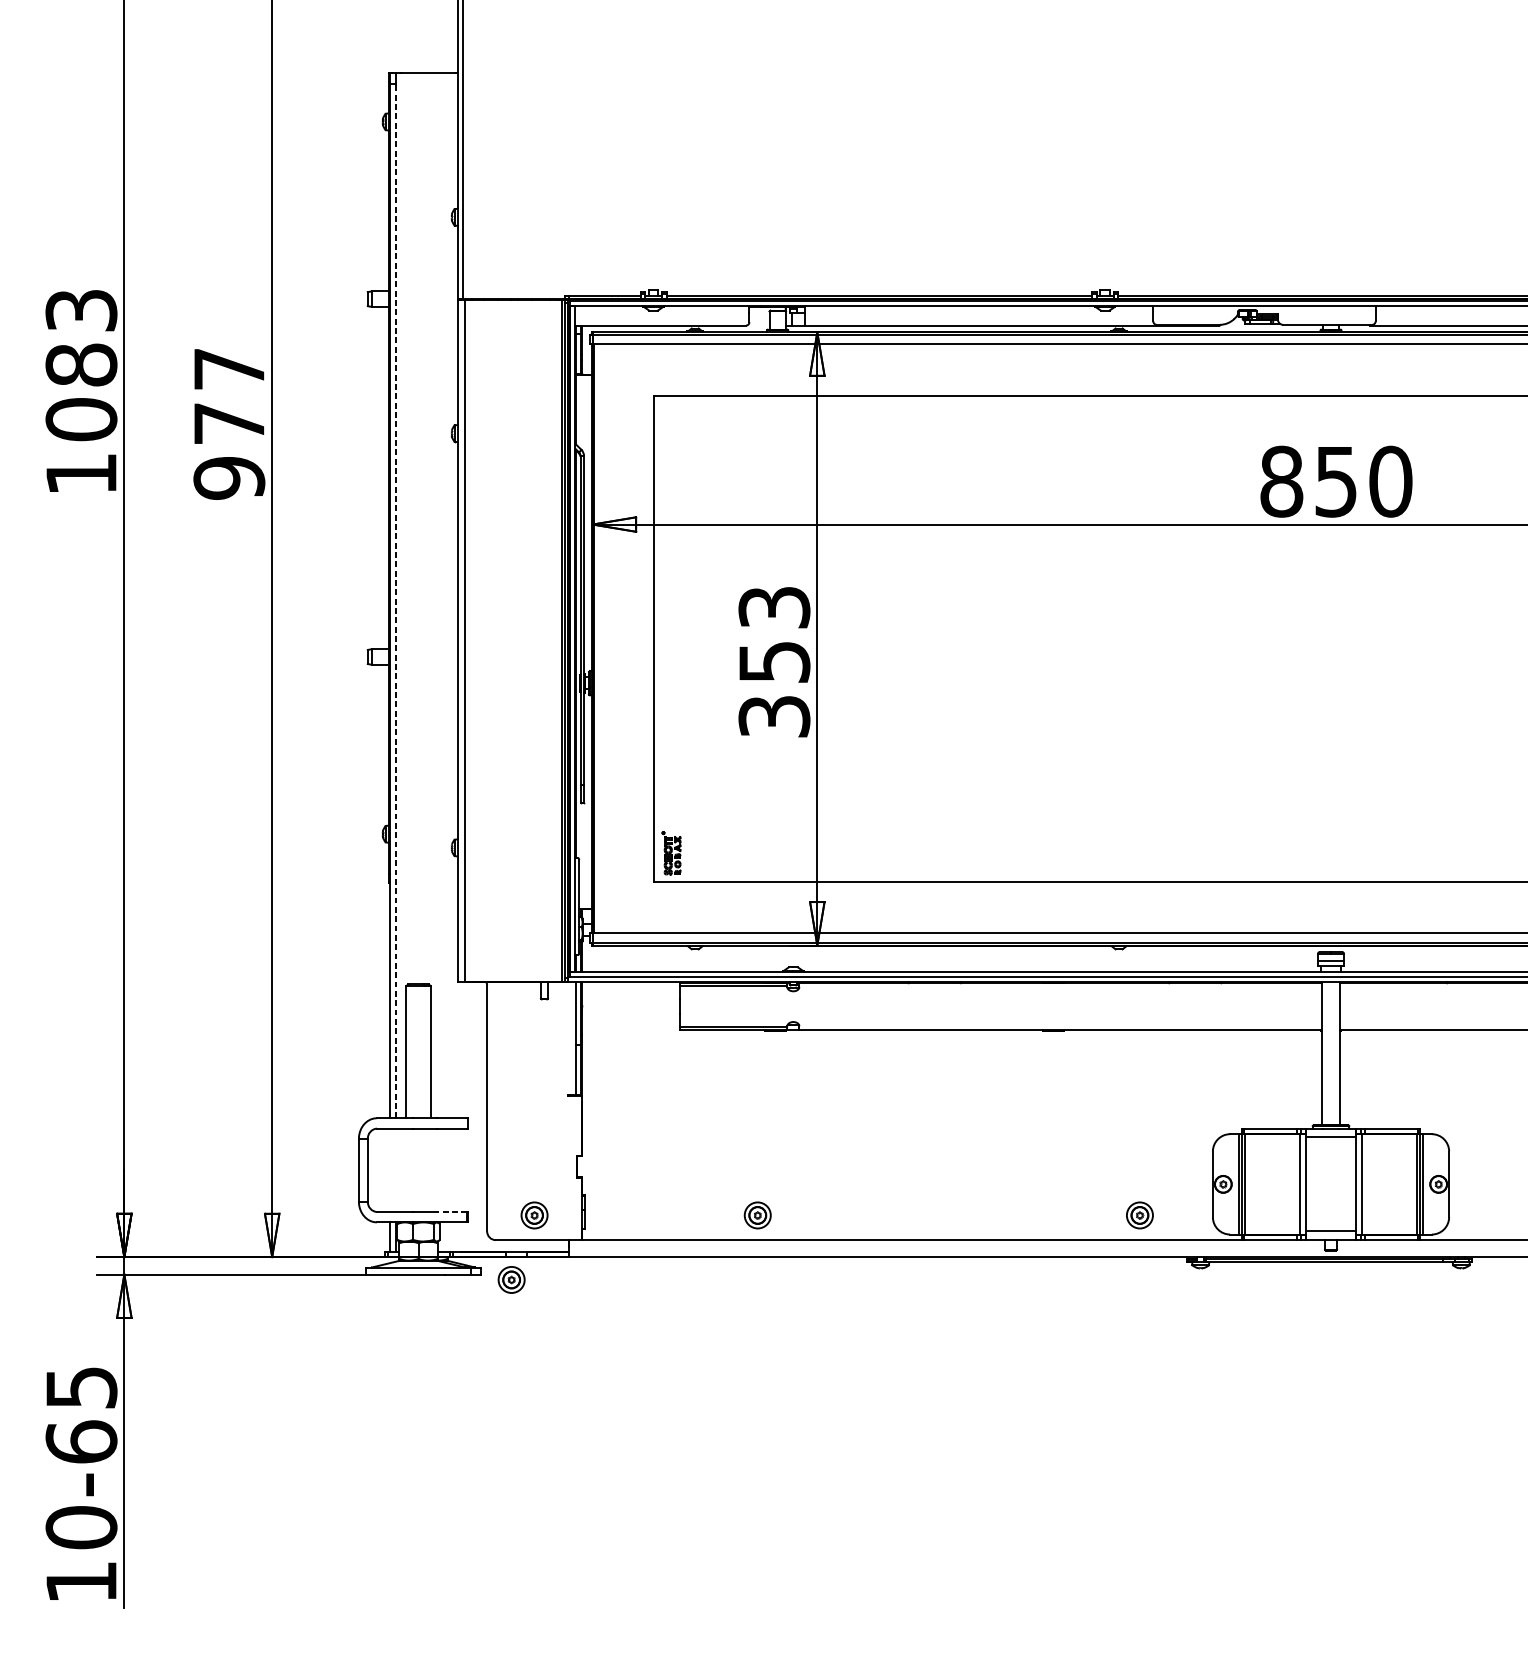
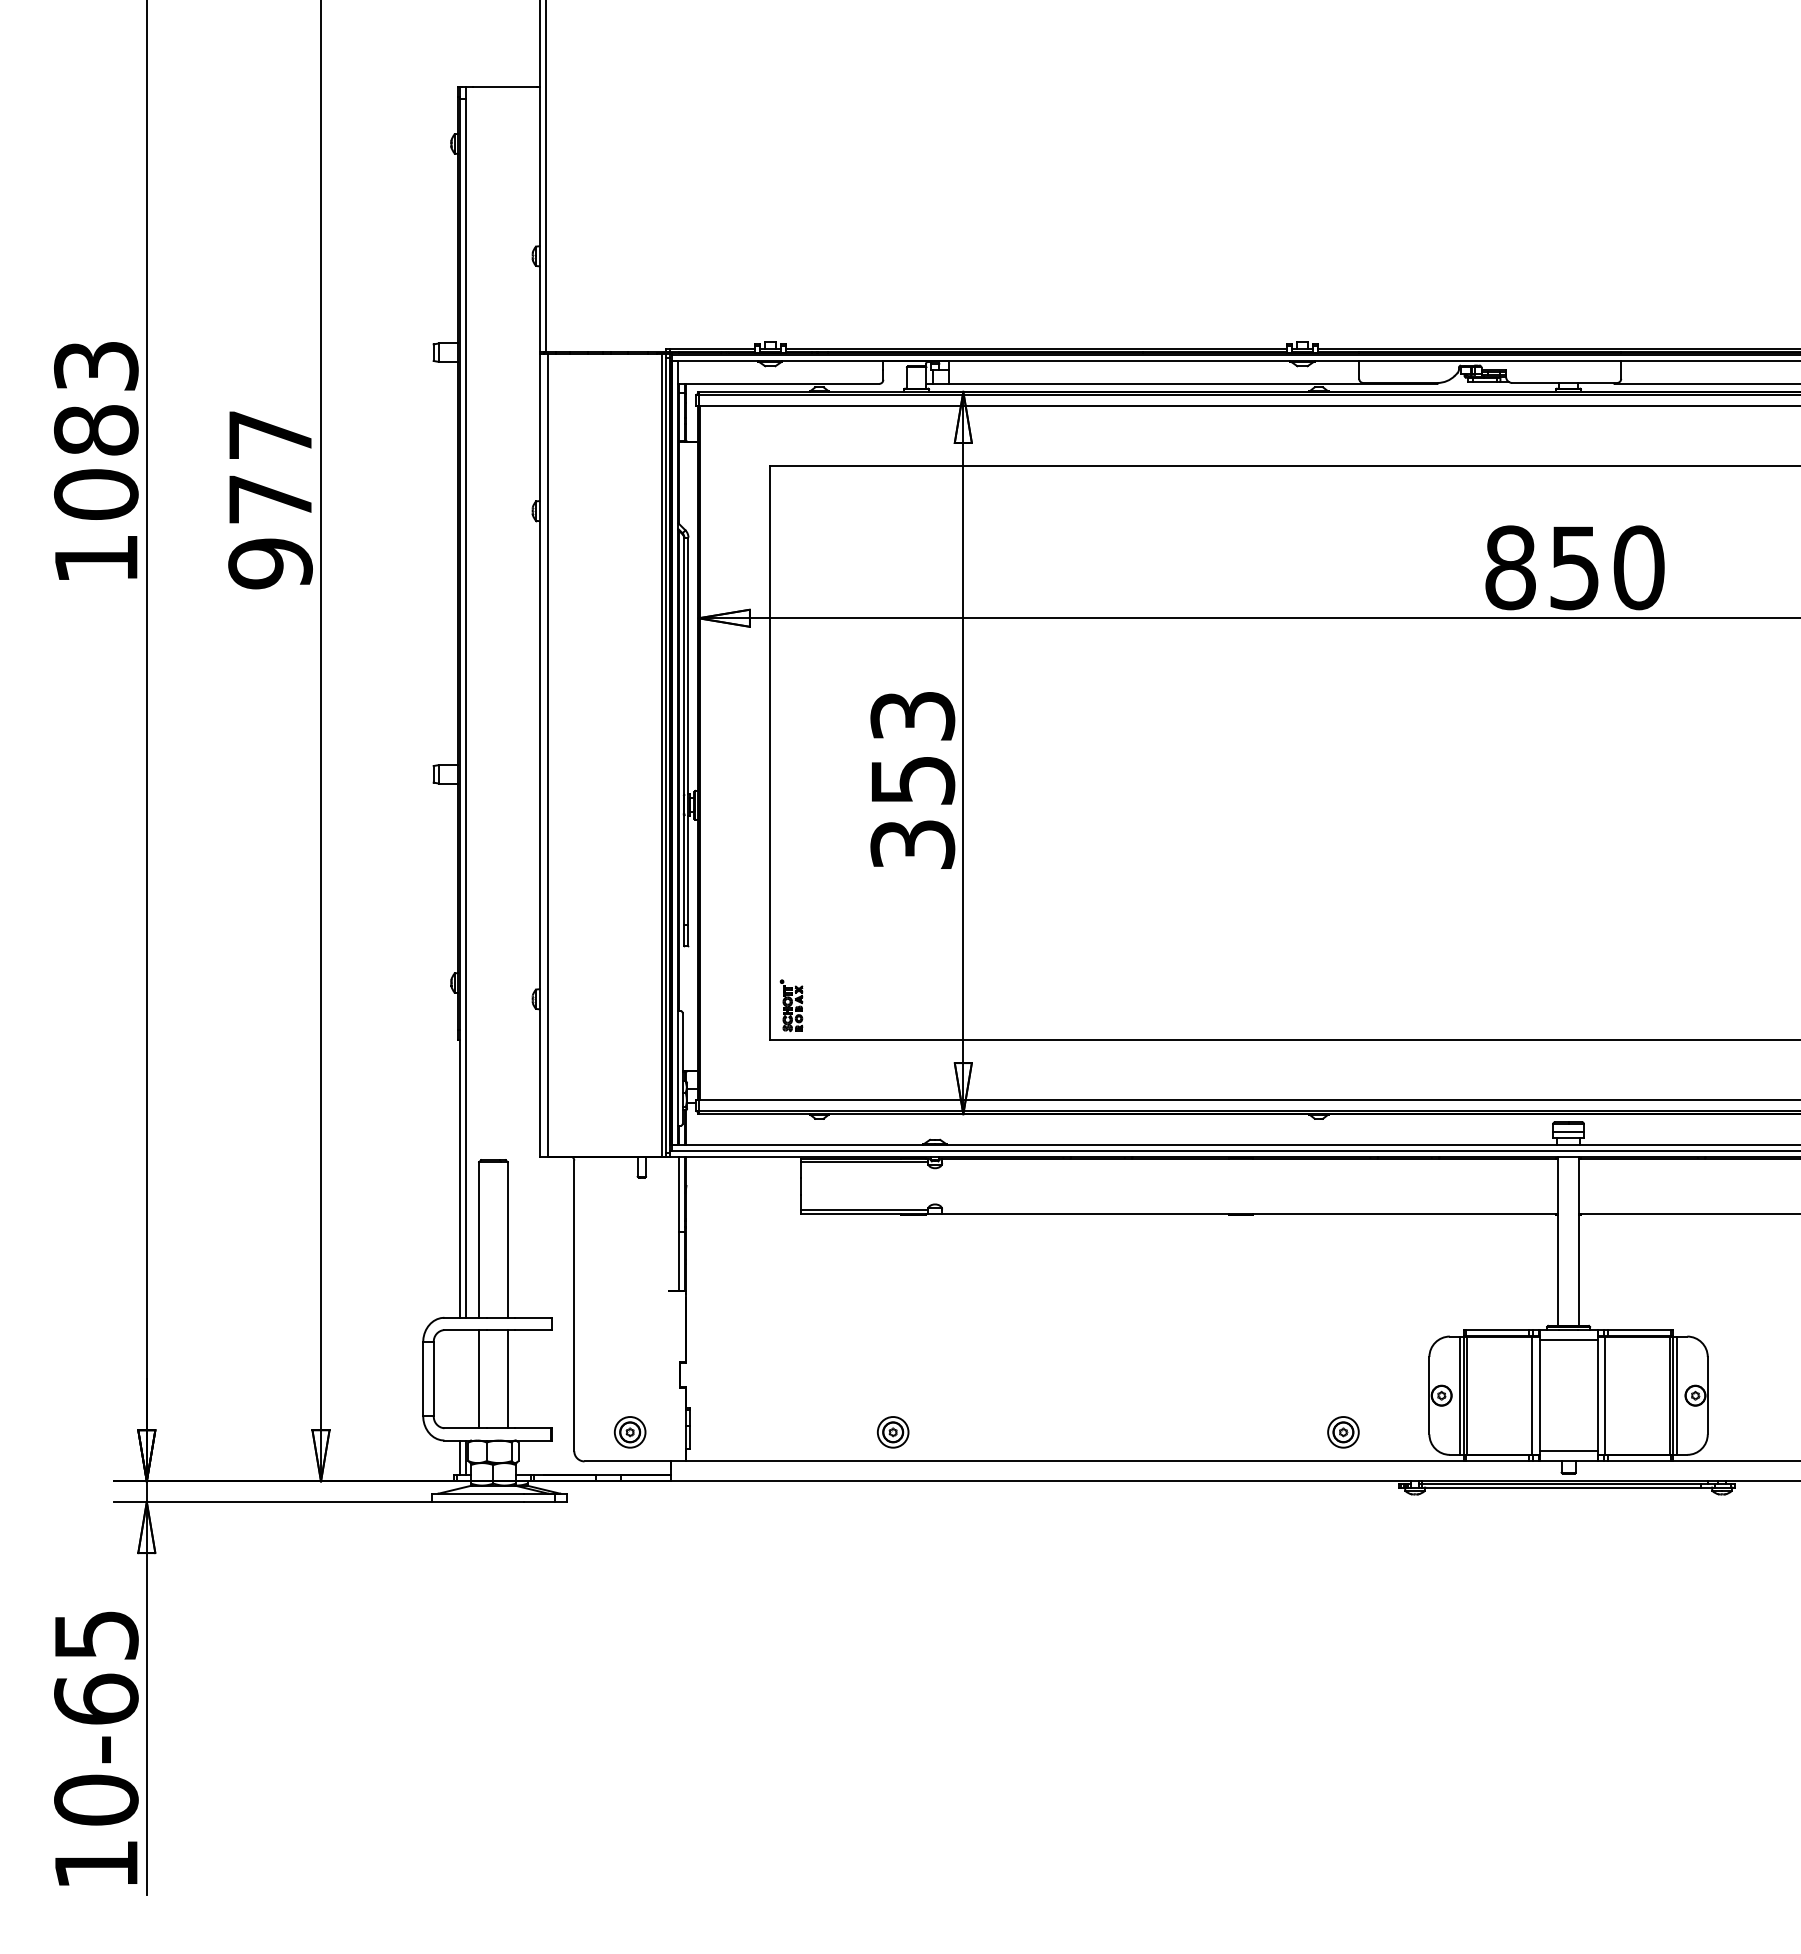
line: (395, 600) -> (466, 707), dashed -> solid
line: (406, 1170) -> (479, 1379), added
line: (430, 1170) -> (507, 1379), added
line: (451, 1212) -> (532, 1428), dashed -> solid
part: (511, 1280) -> (602, 1508), removed

